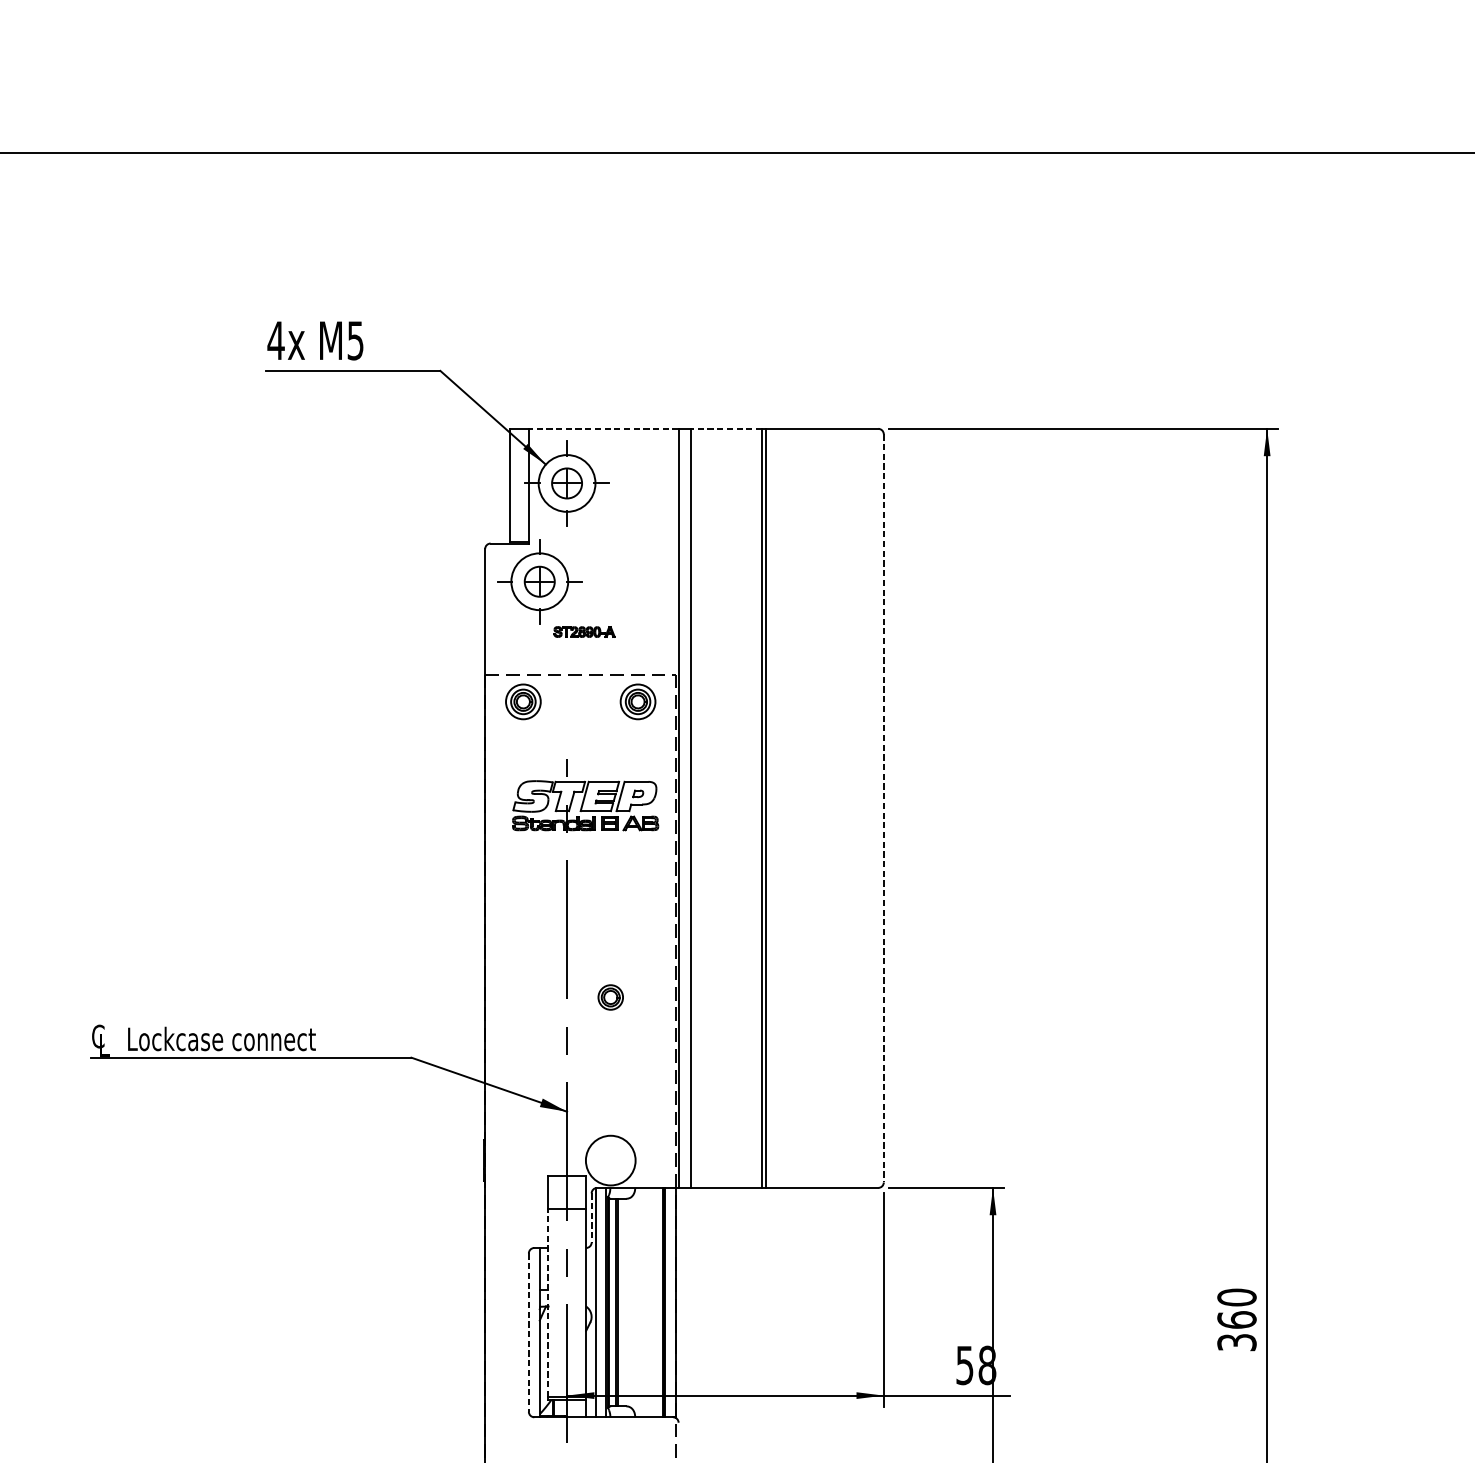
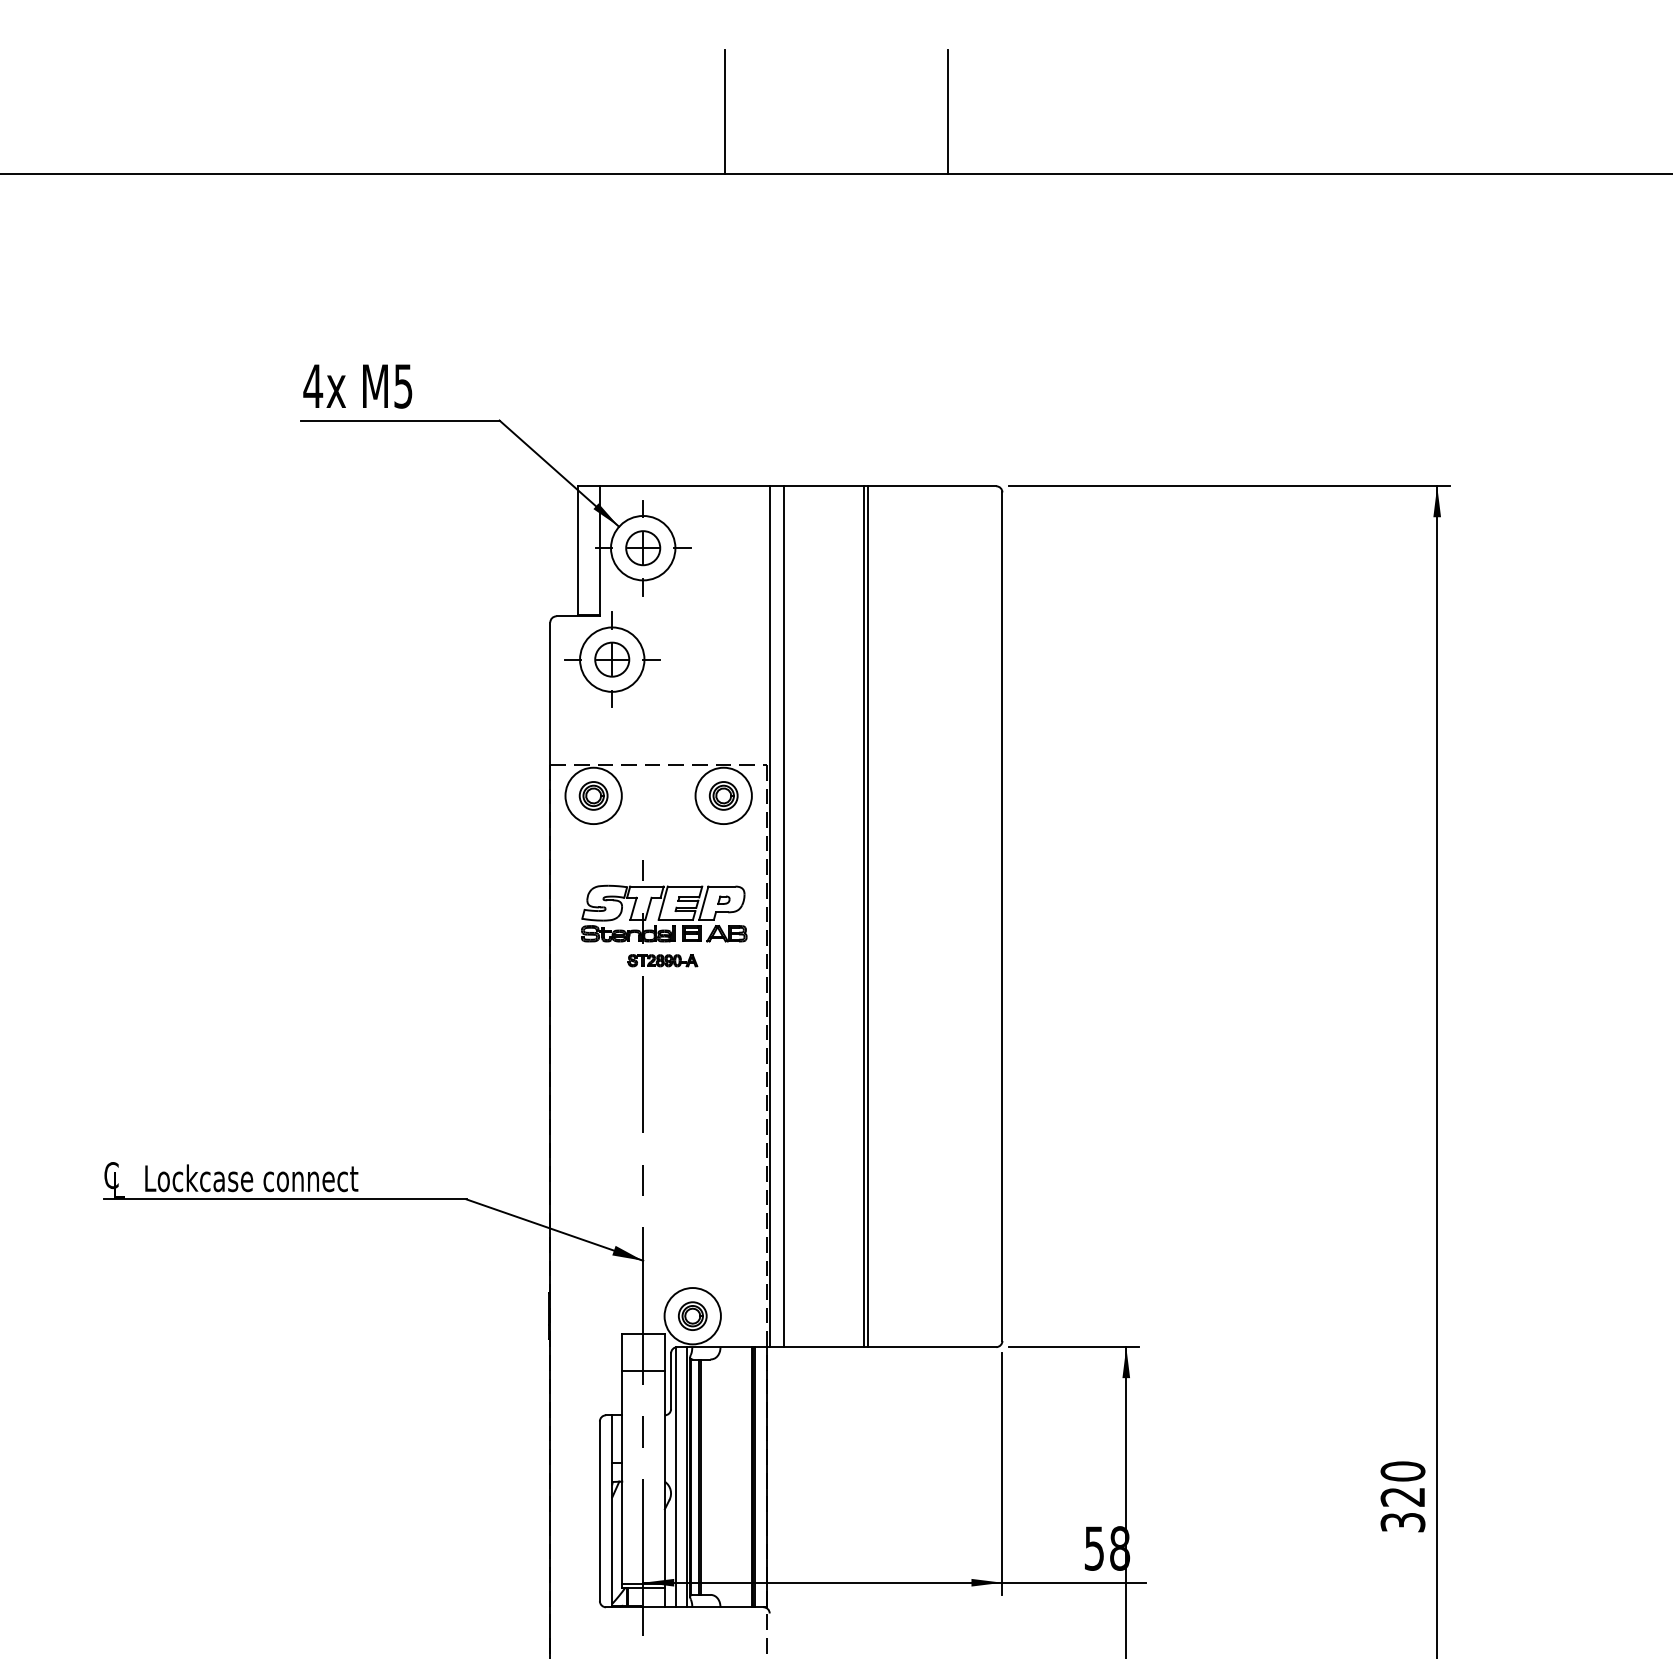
line: (638, 98) -> (724, 111), added
line: (835, 98) -> (947, 111), added
line: (603, 429) -> (684, 486), dashed -> solid
line: (726, 429) -> (823, 486), dashed -> solid
part: (584, 631) -> (662, 960), moved
circle: (523, 701) -> (593, 795), size x1.43
circle: (637, 701) -> (723, 795), size x1.43
line: (883, 809) -> (1002, 917), dashed -> solid
part: (610, 996) -> (692, 1315), moved
line: (592, 1218) -> (671, 1381), dashed -> solid
line: (547, 1302) -> (621, 1477), dashed -> solid
text: (1236, 1319) -> (1402, 1496), 360 -> 320
line: (528, 1332) -> (599, 1511), dashed -> solid

